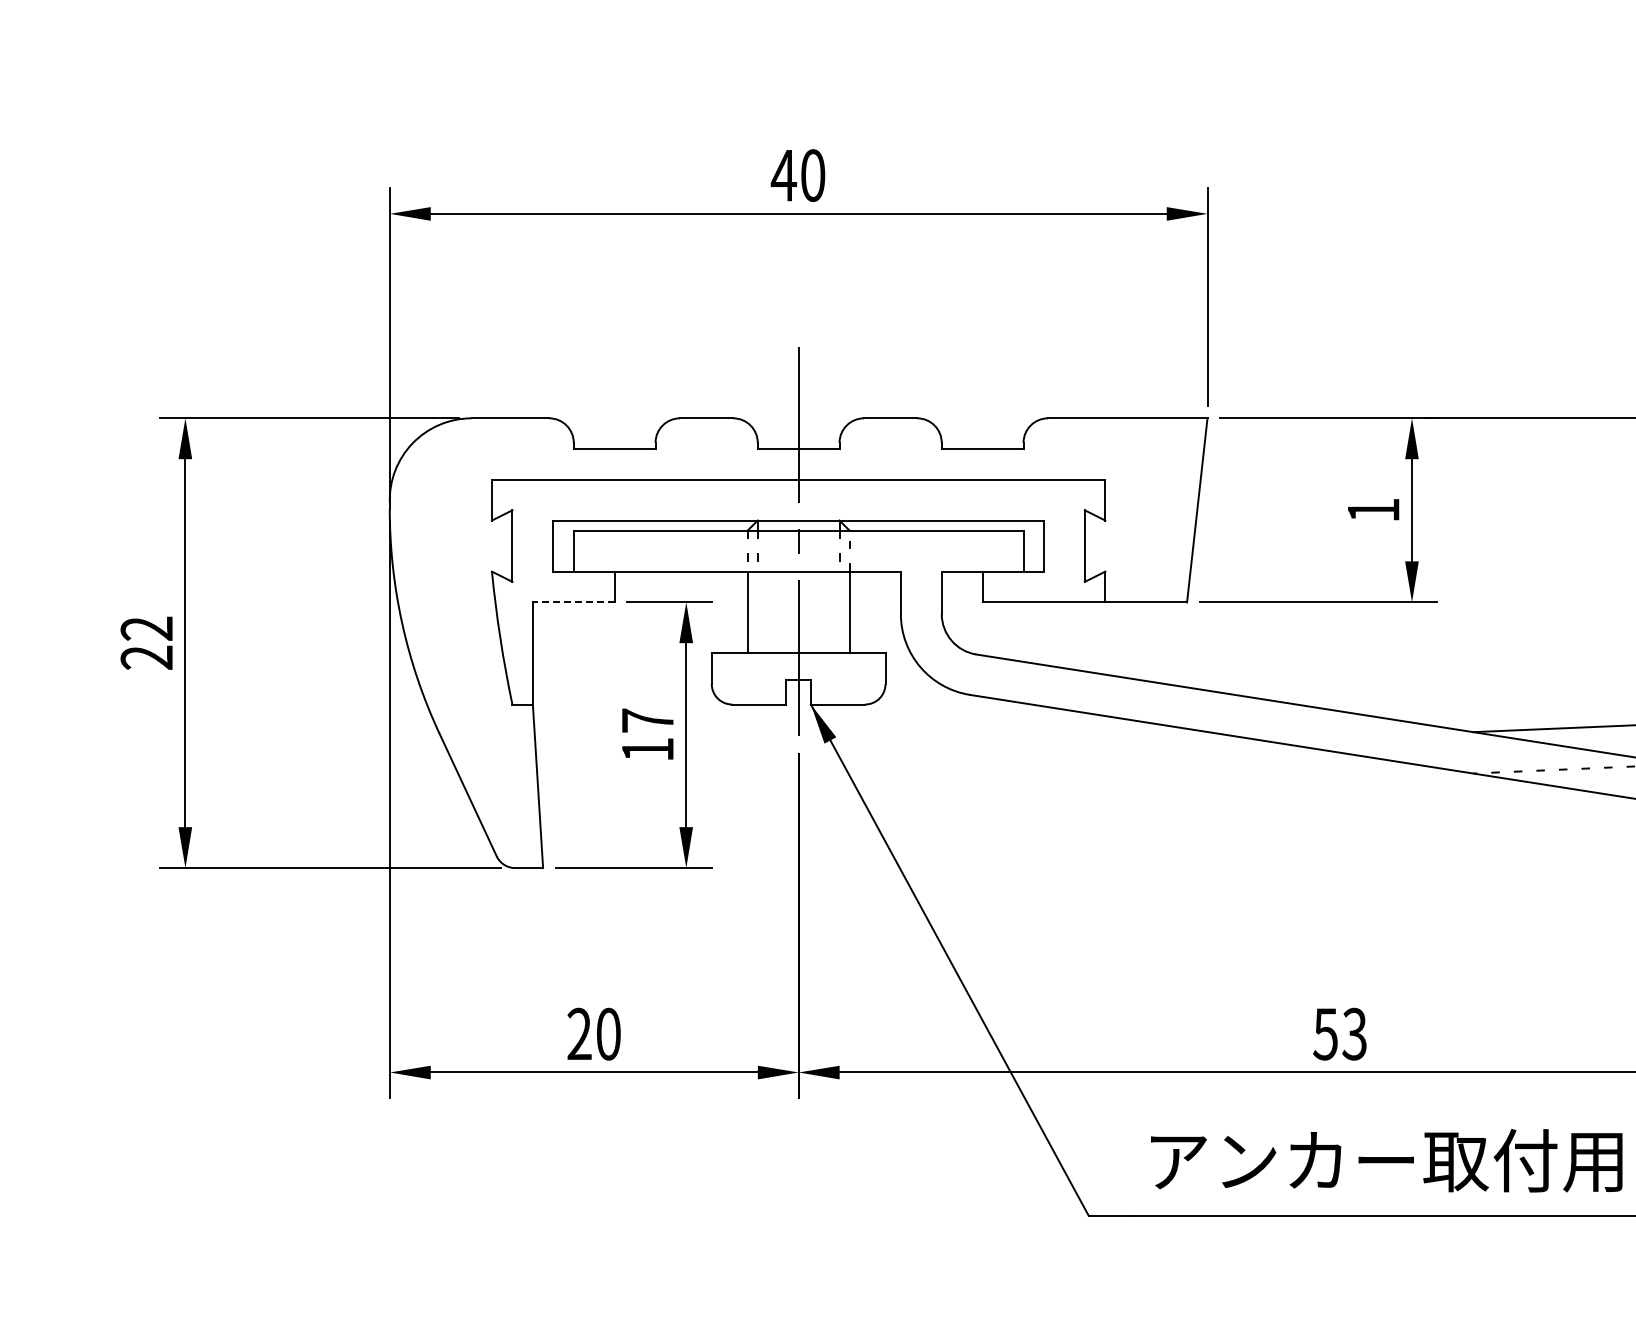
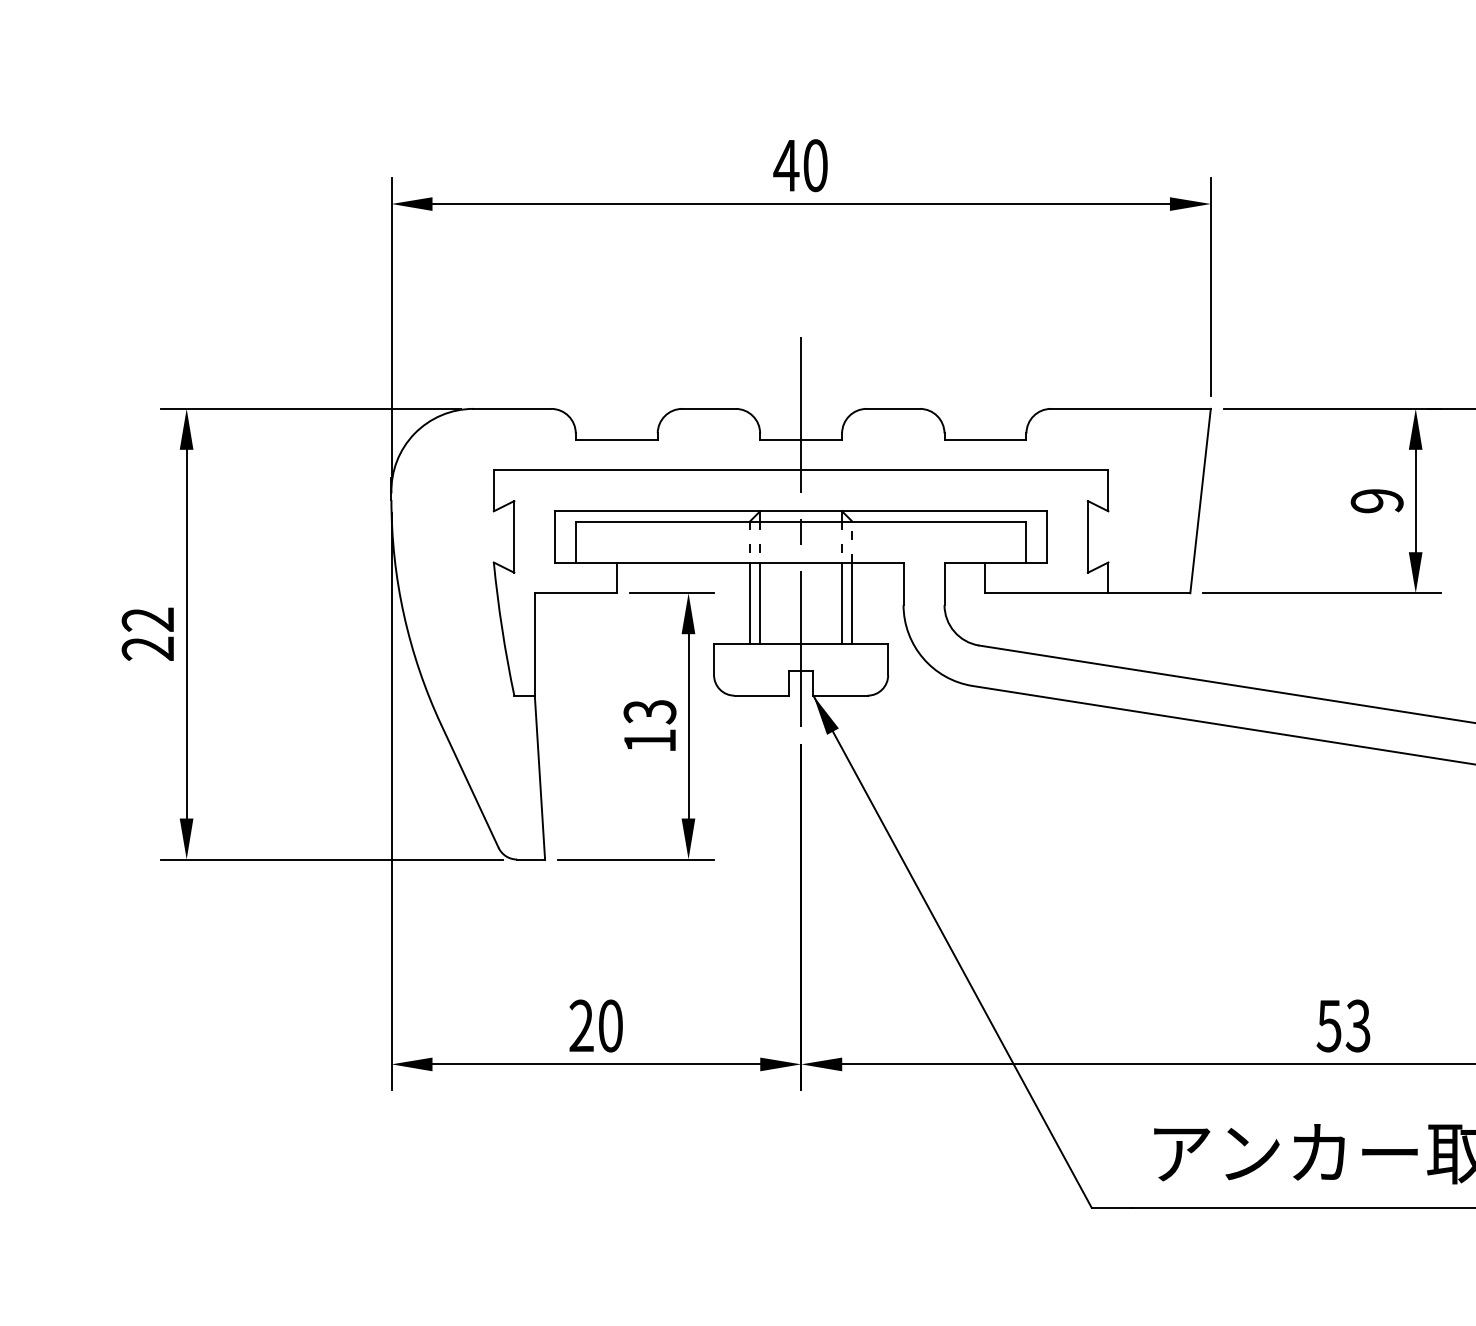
text: (1373, 510) -> (1377, 501), 1 -> 9
line: (573, 602) -> (575, 593), dashed -> solid
line: (757, 612) -> (759, 603), added
line: (839, 612) -> (842, 603), added
text: (647, 720) -> (649, 711), 17 -> 13

